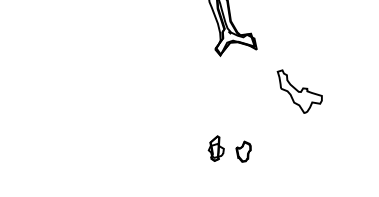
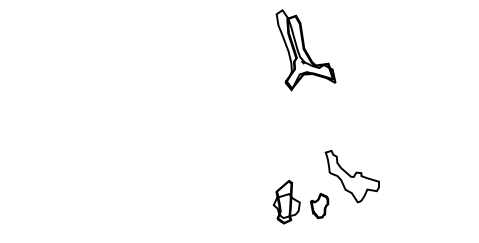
part: (299, 91) -> (351, 176), moved
part: (216, 148) -> (286, 202), size x1.43

